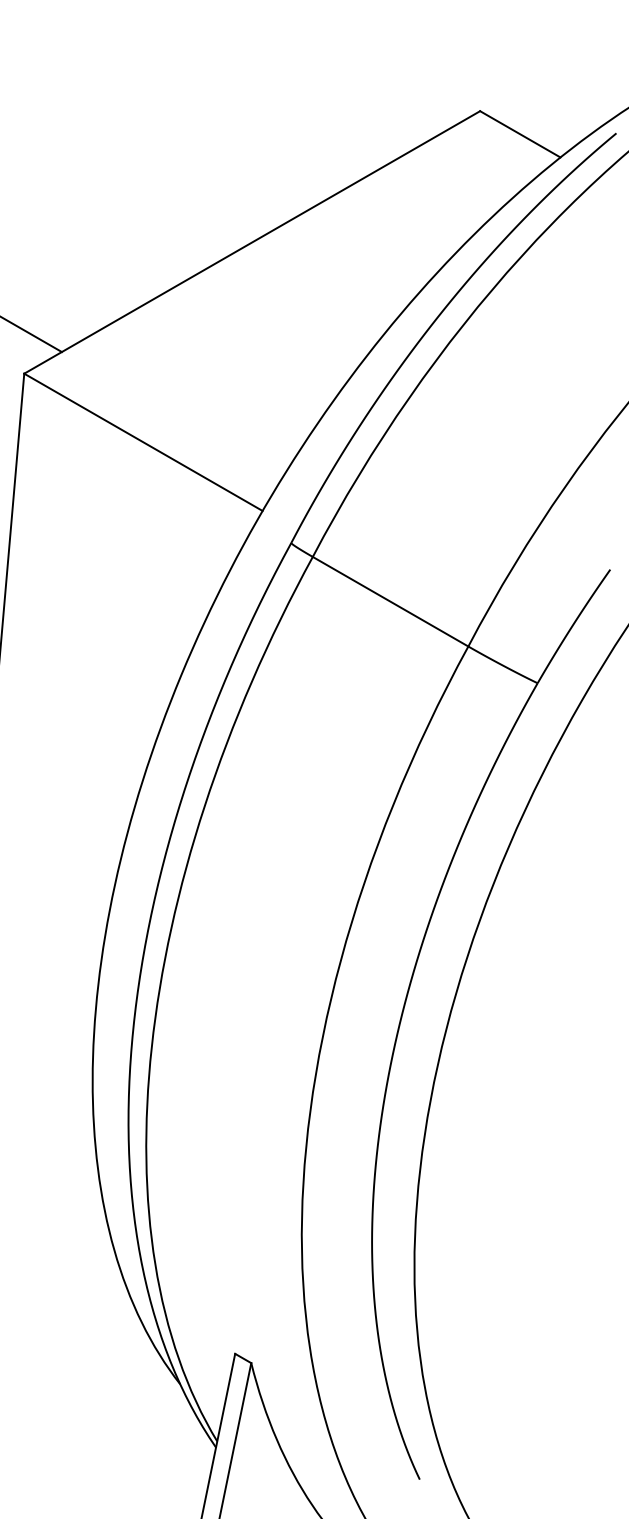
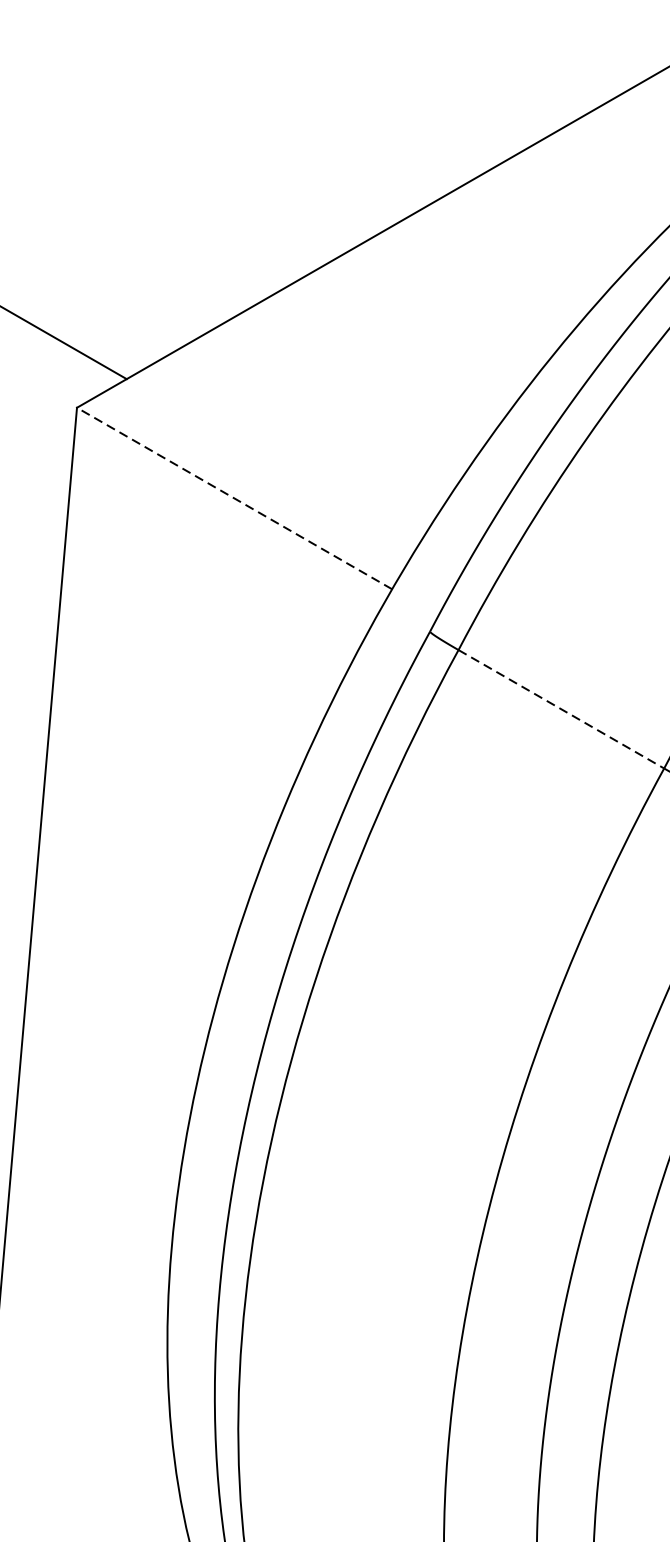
line: (143, 442) -> (234, 498), solid -> dashed
line: (390, 601) -> (561, 708), solid -> dashed

